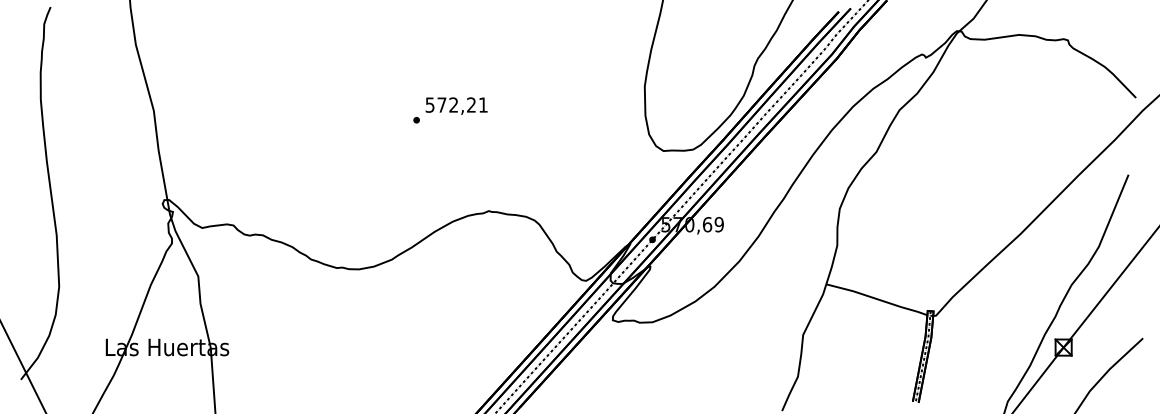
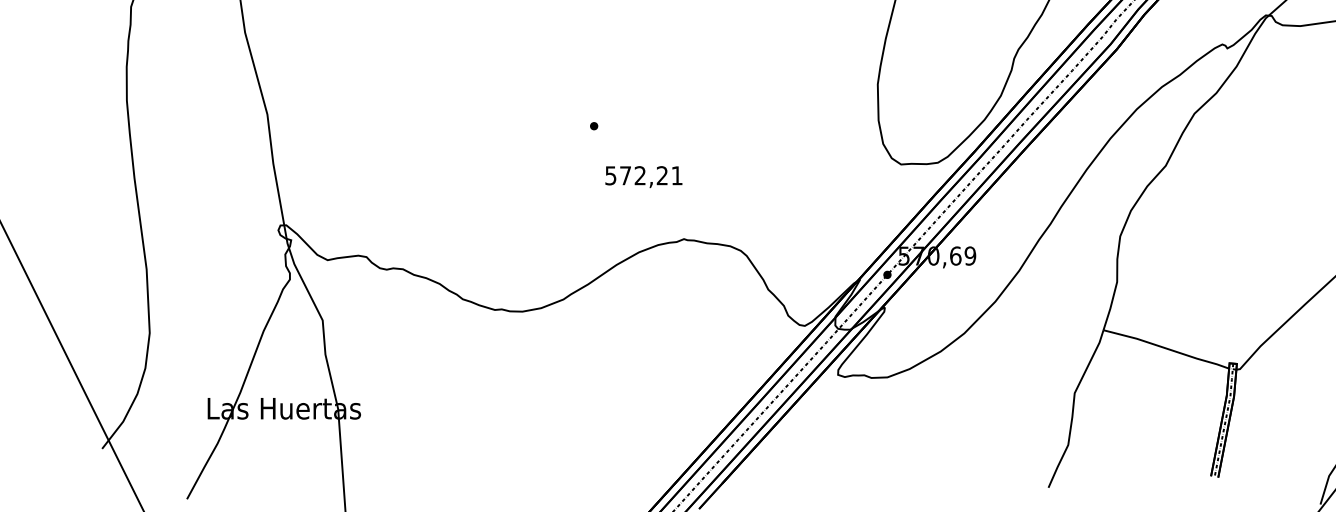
text: (456, 105) -> (643, 176), moved

